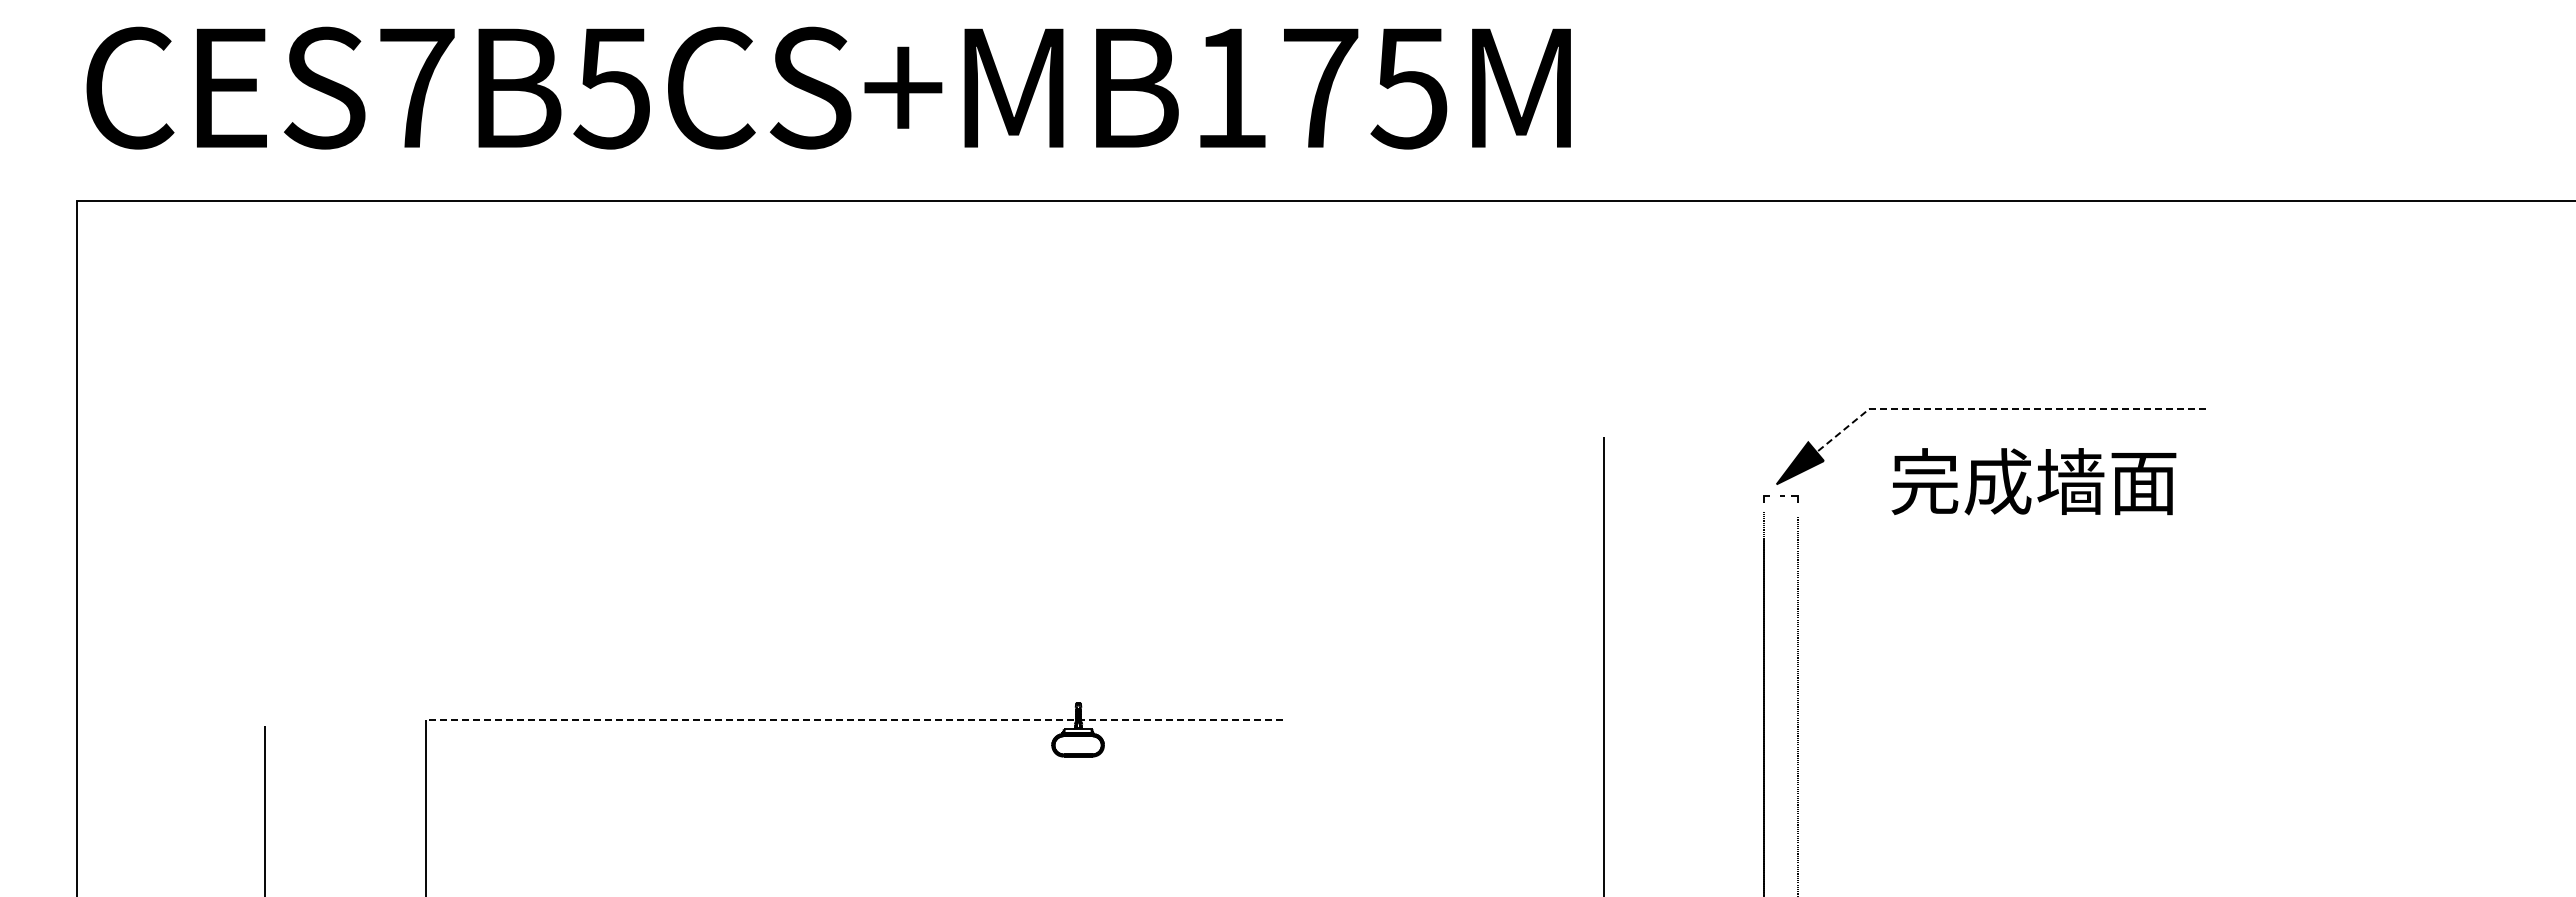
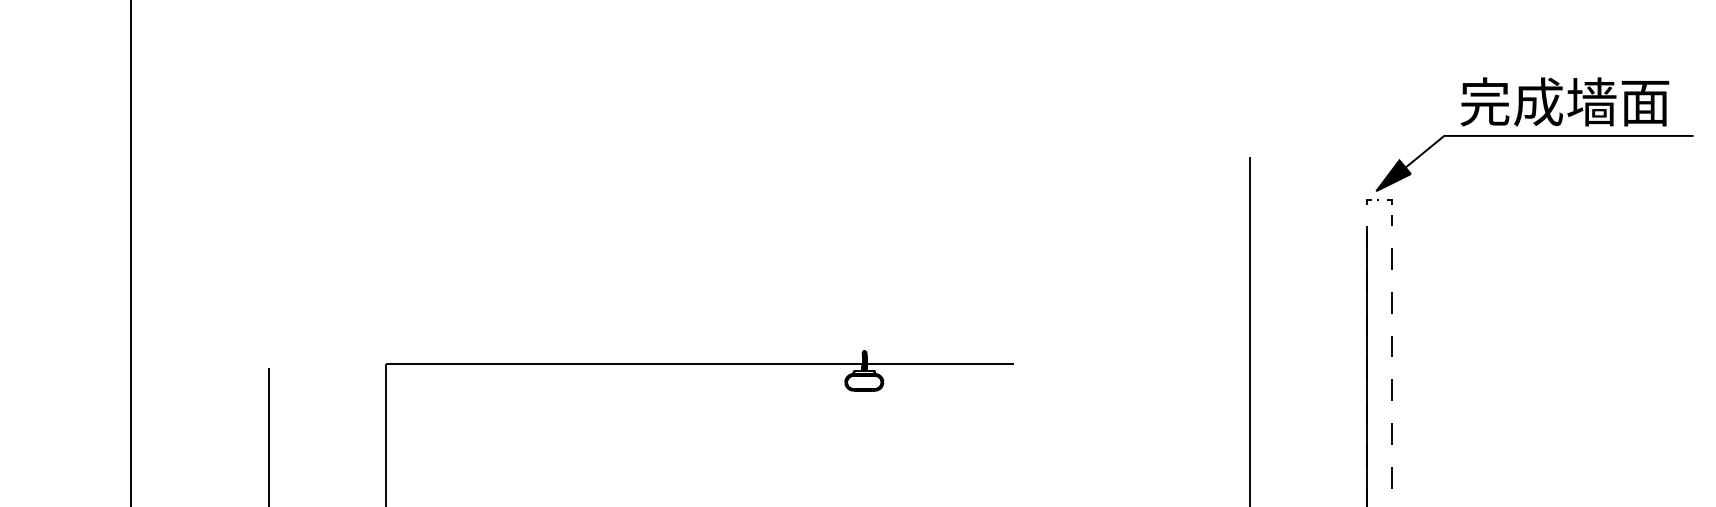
line: (2000, 409) -> (1540, 136), dashed -> solid
text: (2033, 481) -> (1564, 101), moved
line: (853, 719) -> (699, 363), dashed -> solid

